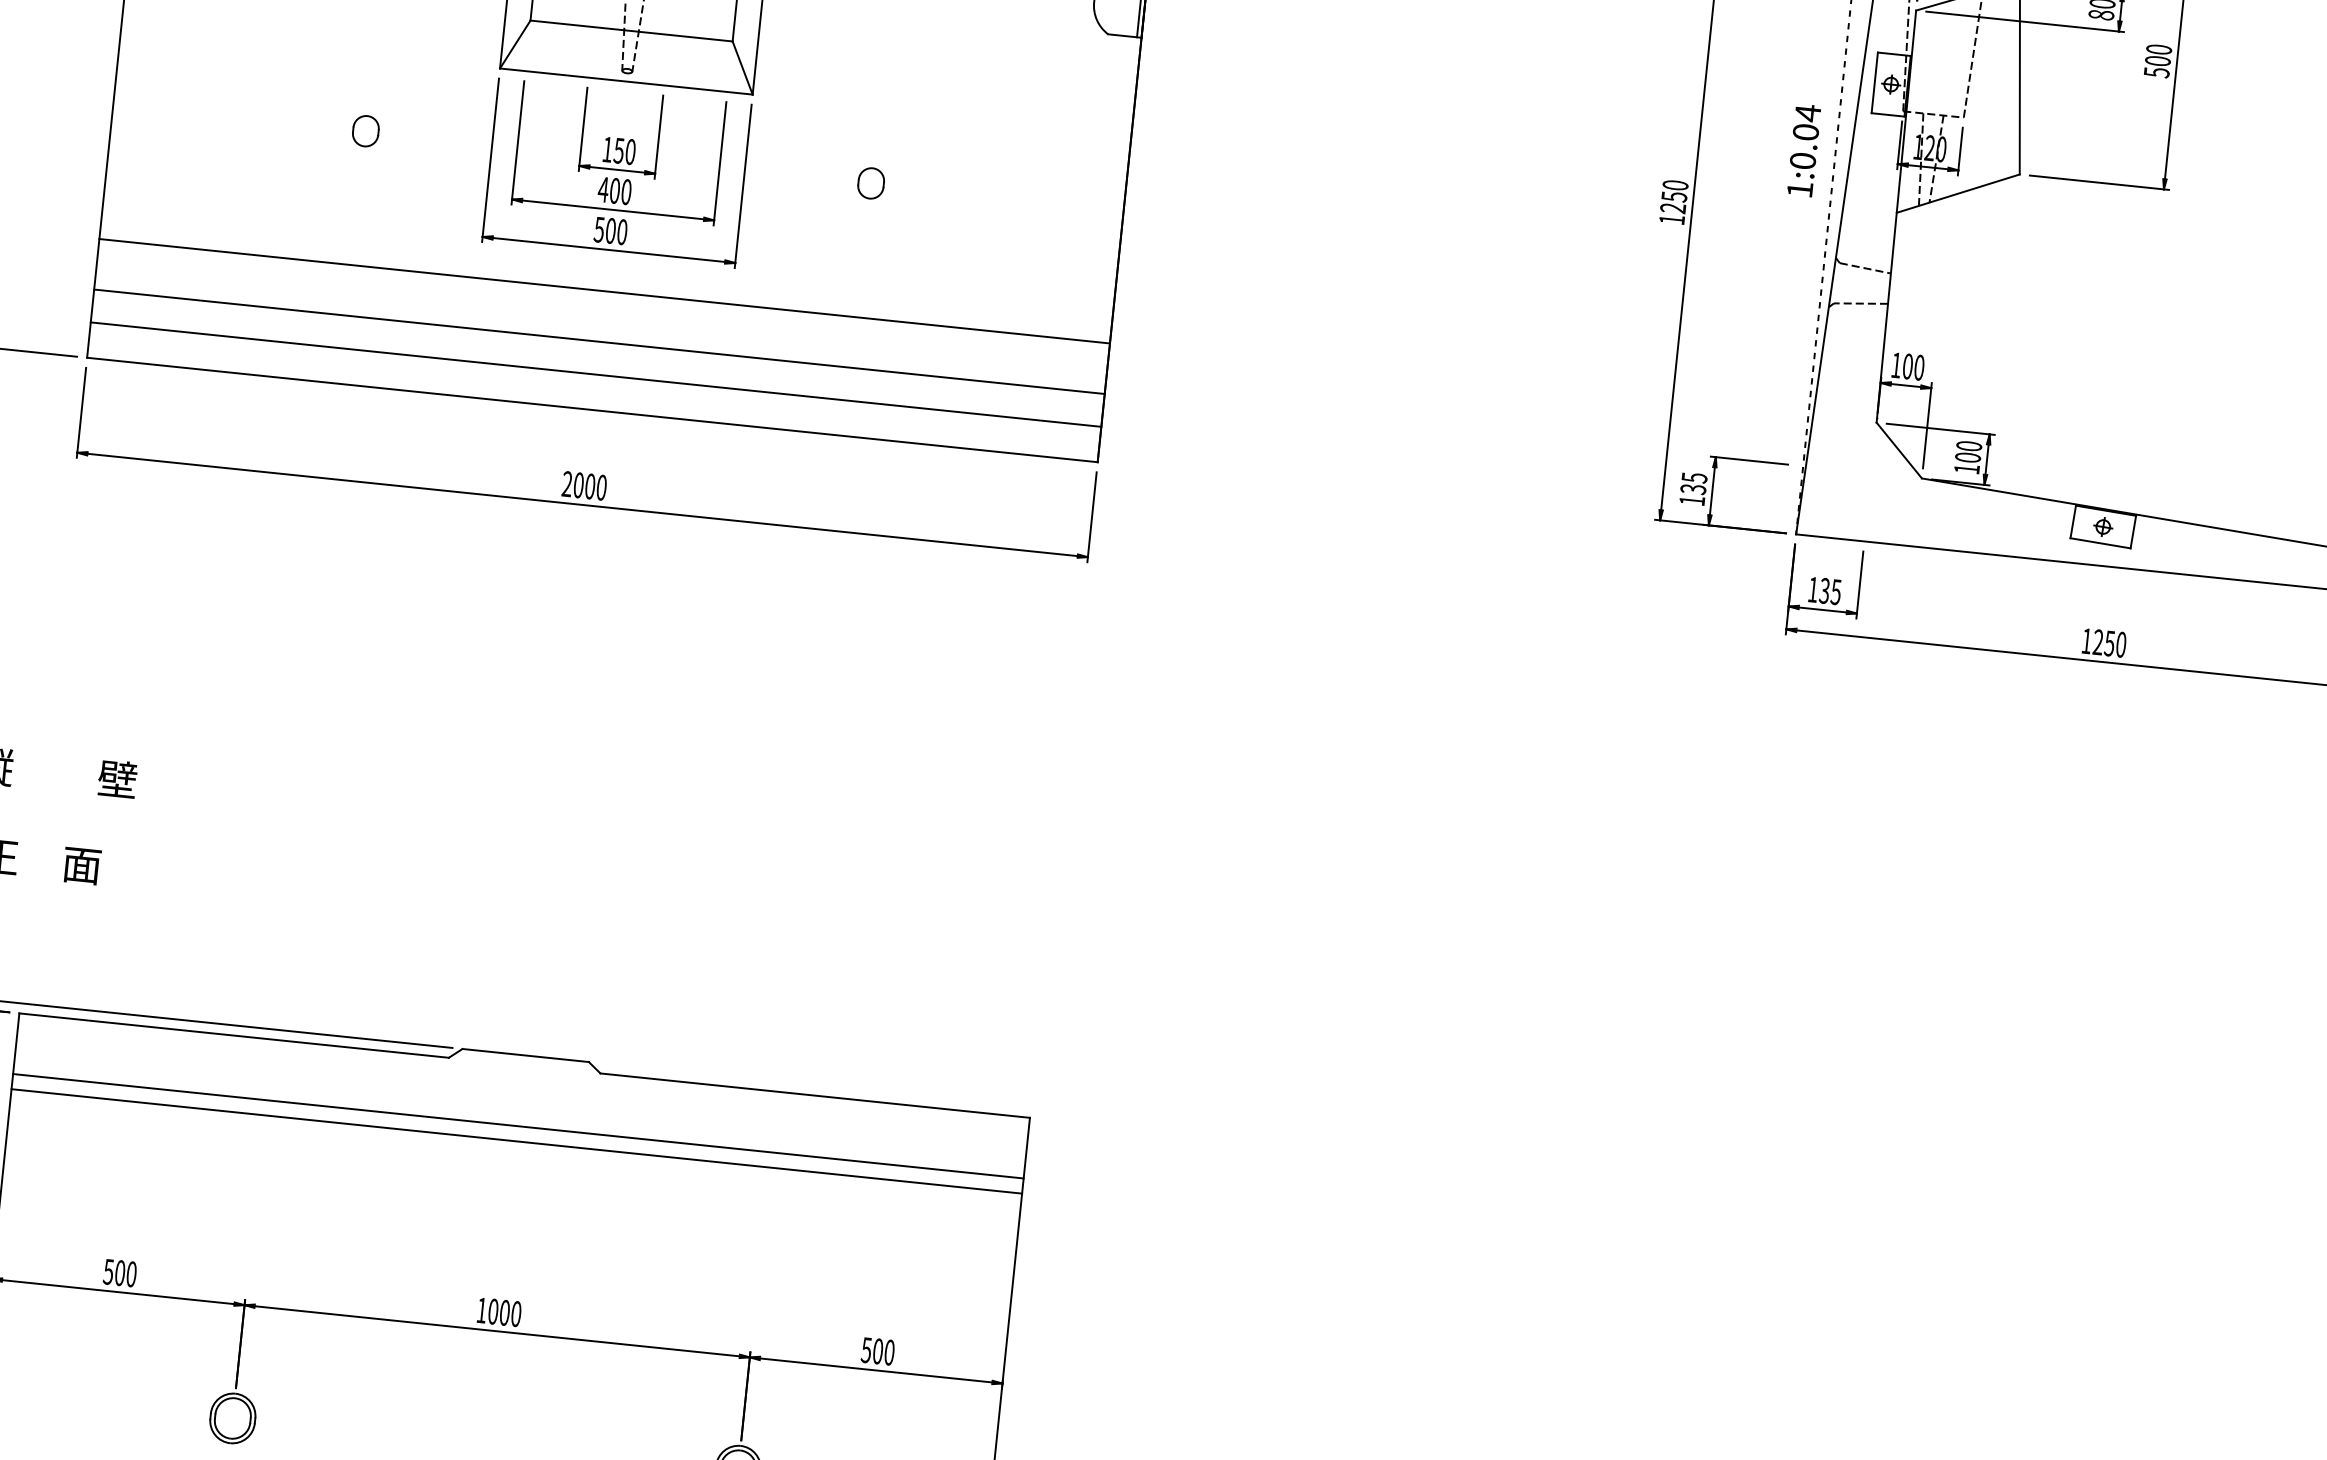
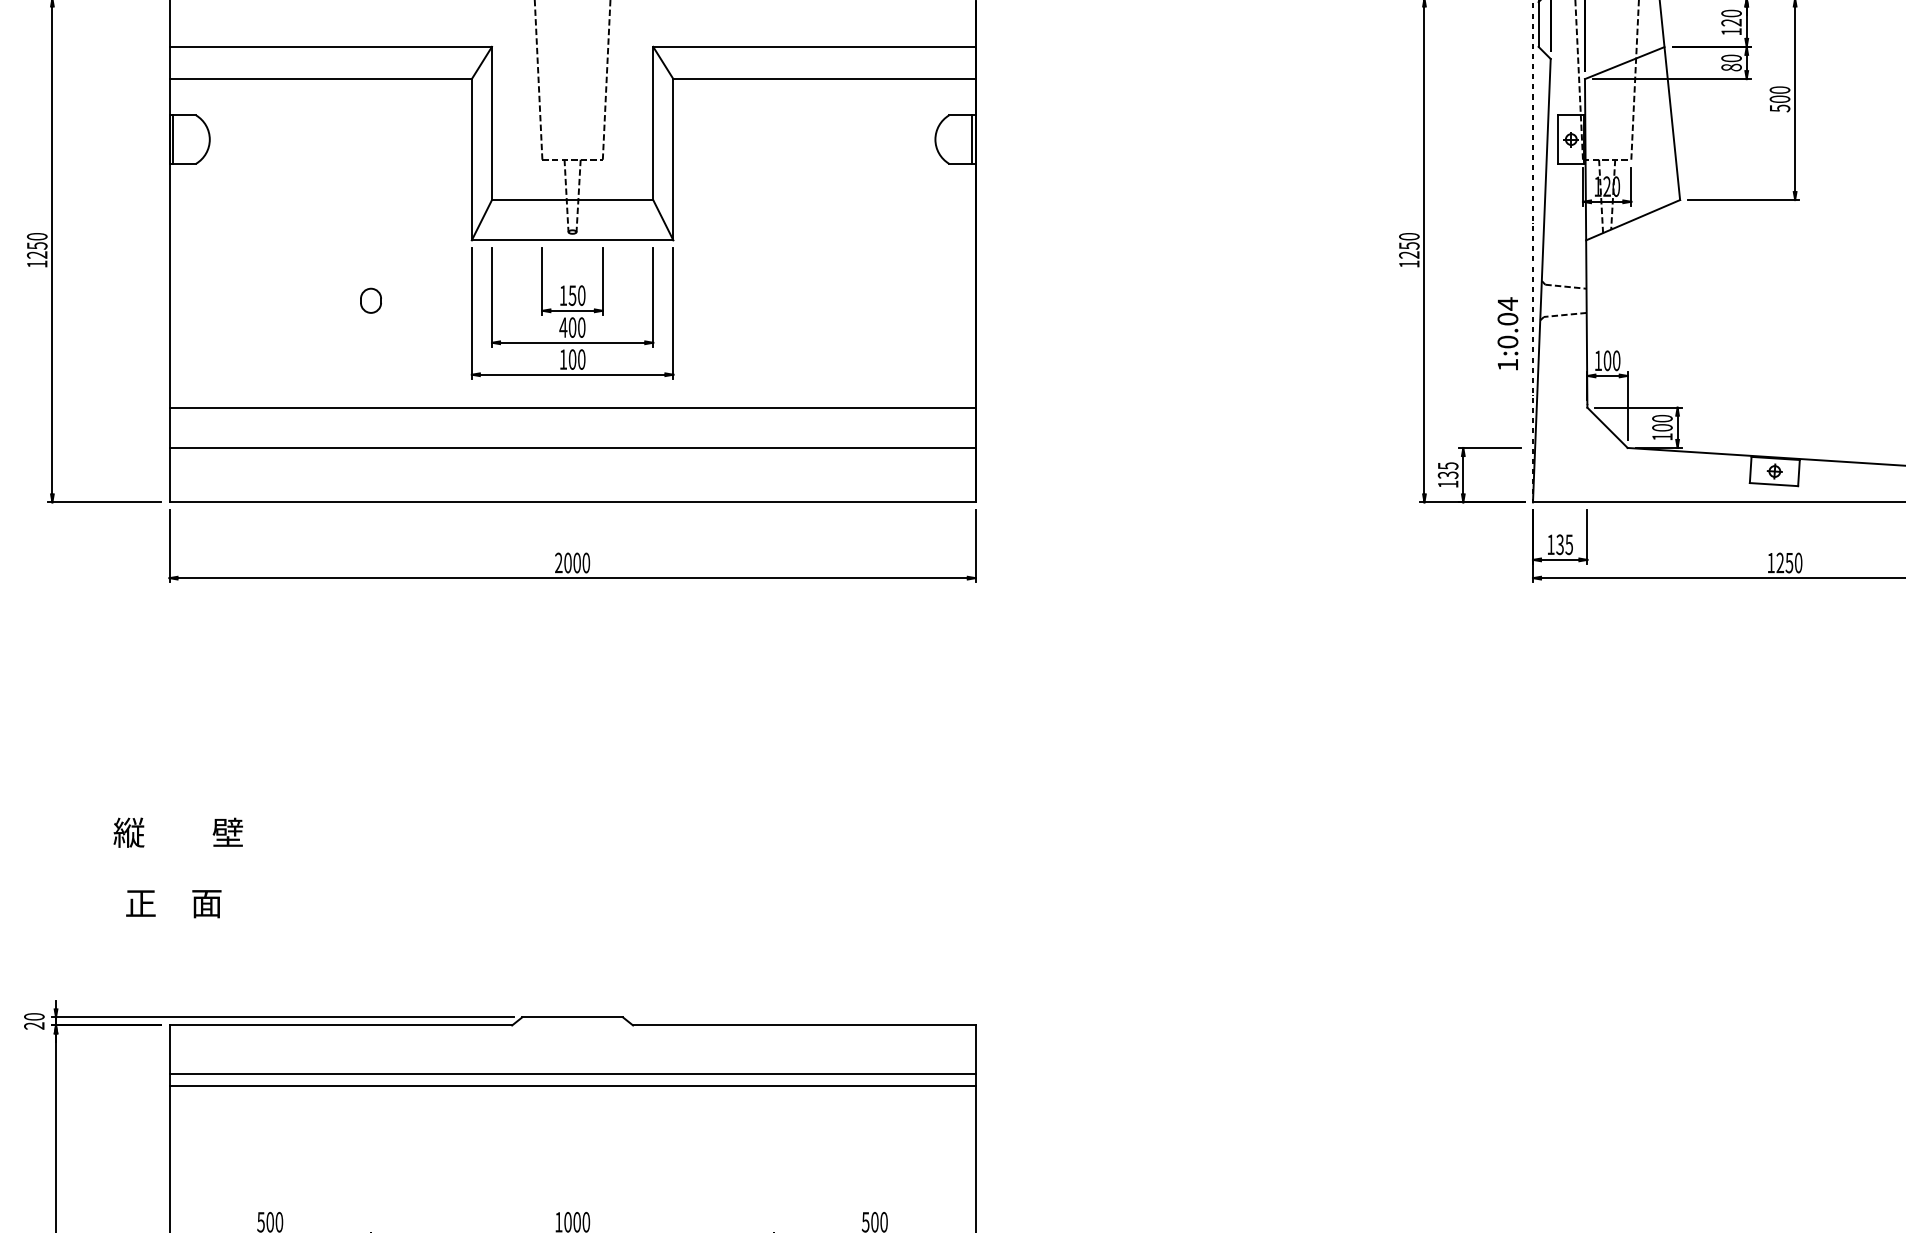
text: (1803, 150) -> (1507, 333), moved
part: (871, 183) -> (774, 300), removed
text: (599, 229) -> (563, 359), 500 -> 100
line: (595, 375) -> (572, 474), removed

